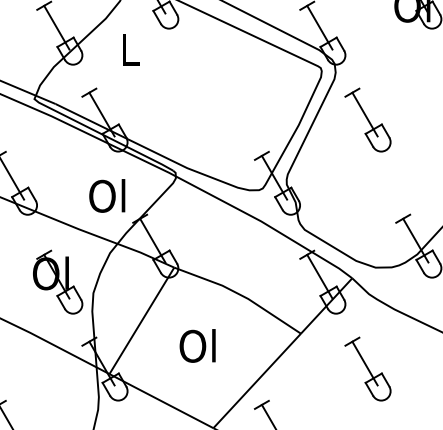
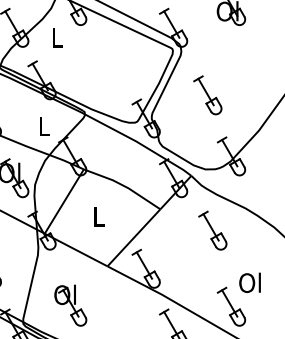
part: (367, 120) -> (207, 95), moved
text: (107, 196) -> (43, 126), Ol -> L
text: (196, 345) -> (97, 216), Ol -> L
part: (367, 368) -> (212, 230), moved

